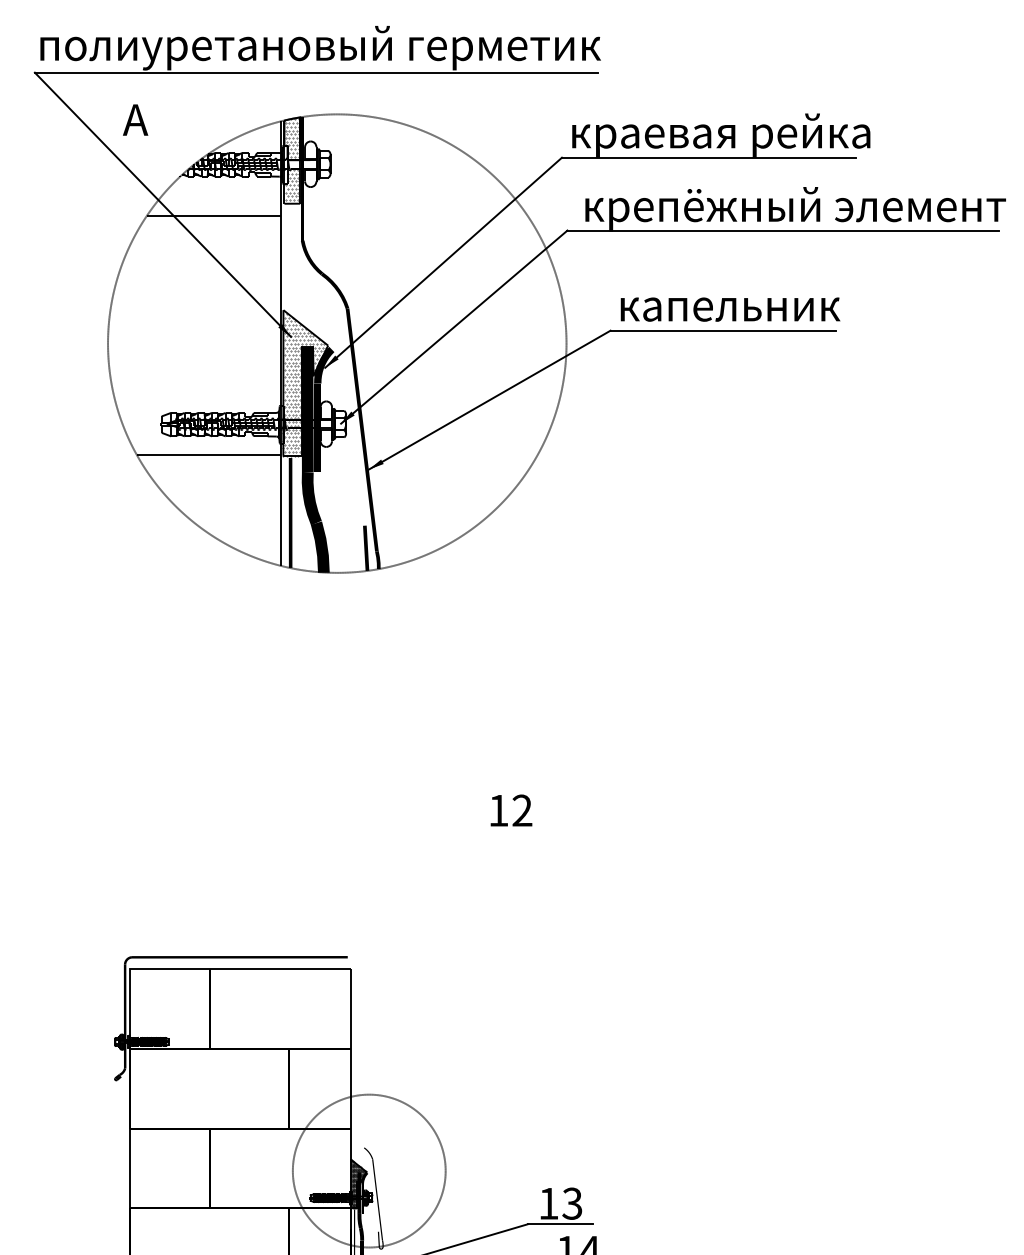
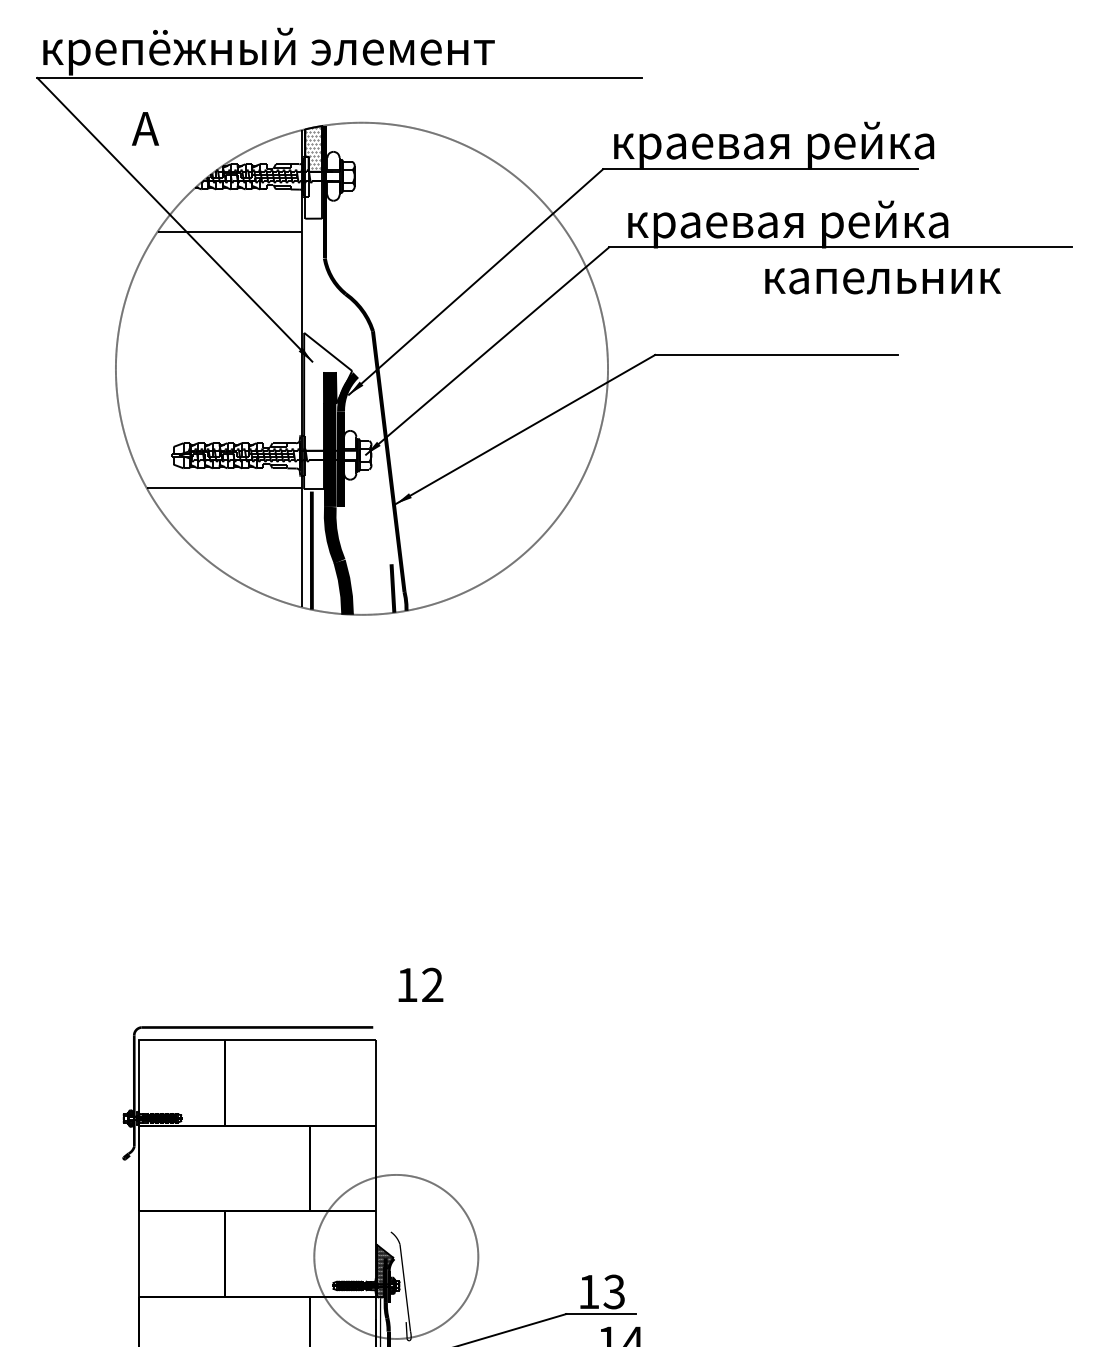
text: (321, 47) -> (345, 51), полиуретановый герметик -> крепёжный элемент
hatch: (293, 184) -> (314, 198), removed
text: (819, 209) -> (879, 224), крепёжный элемент -> краевая рейка
text: (730, 309) -> (882, 281), moved
hatch: (305, 385) -> (327, 413), removed
text: (511, 810) -> (420, 984), moved

